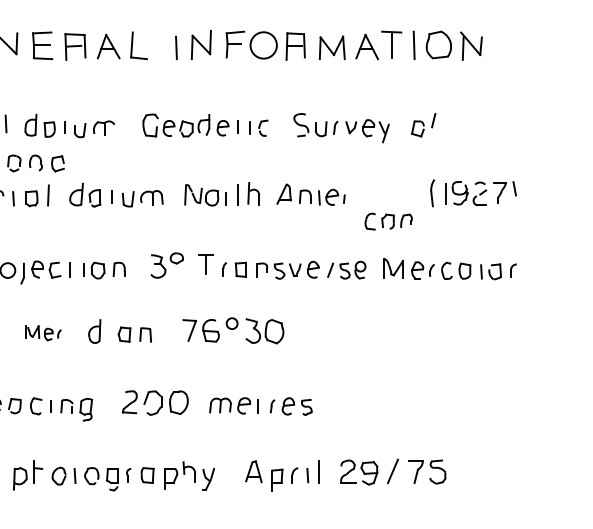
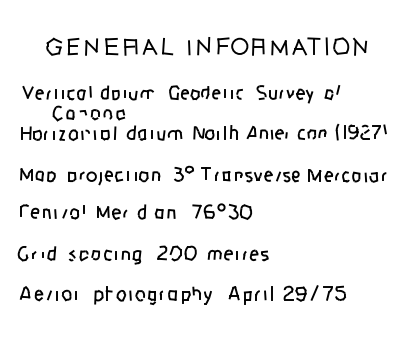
part: (387, 221) -> (311, 134), moved
part: (43, 332) -> (112, 212), size x1.43

